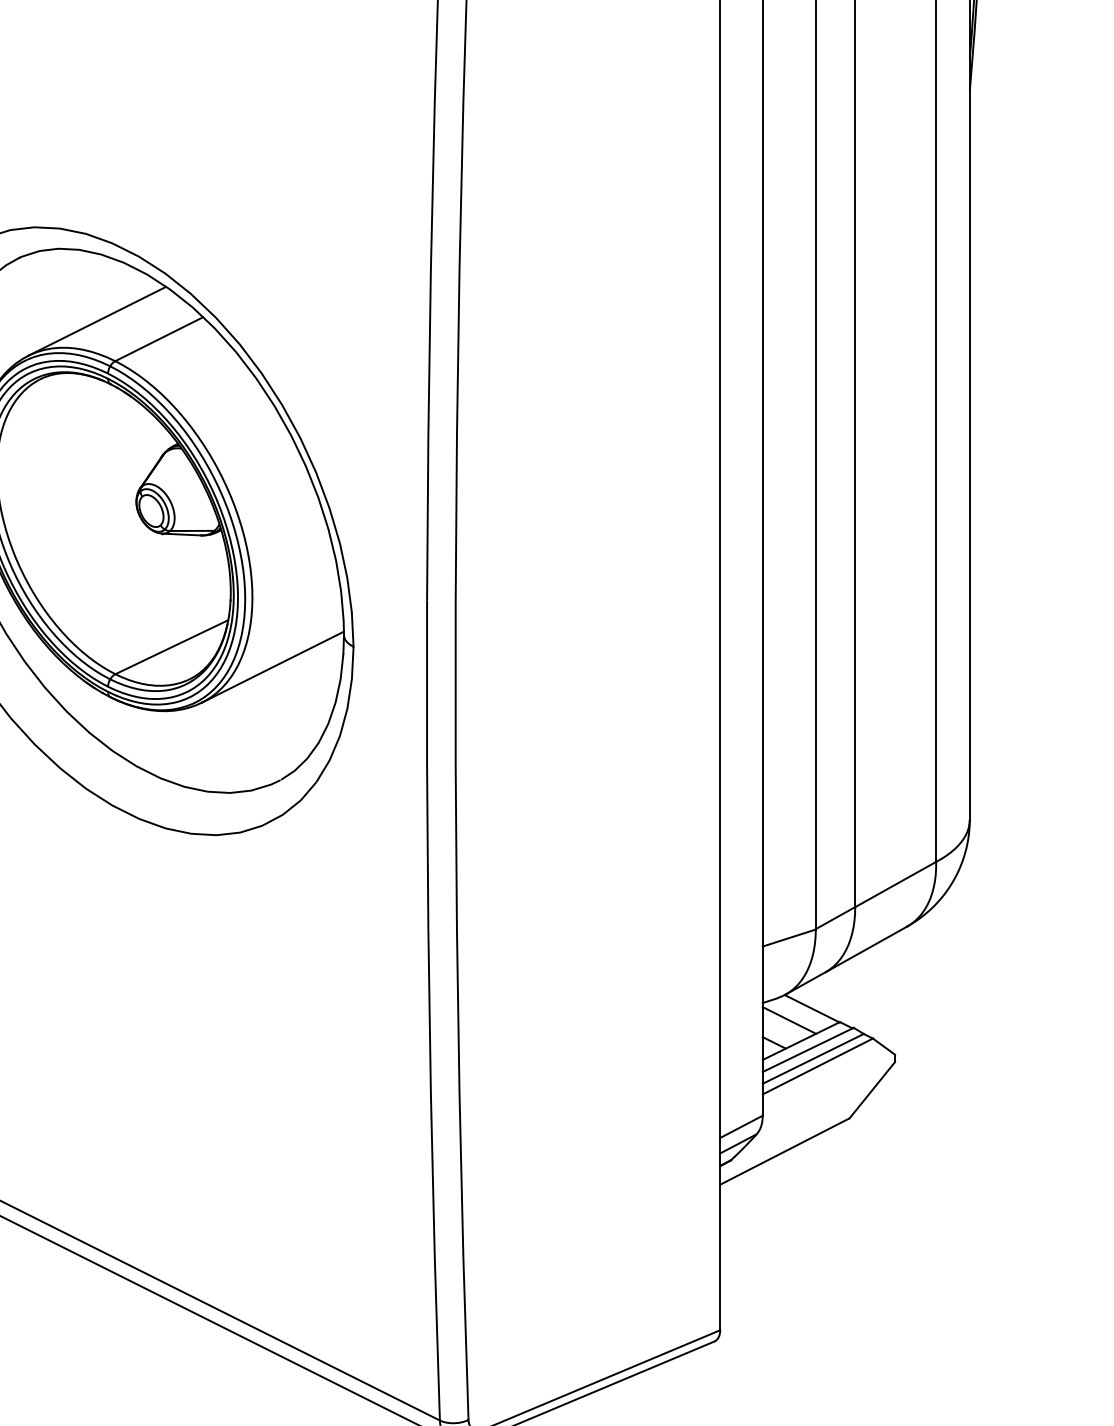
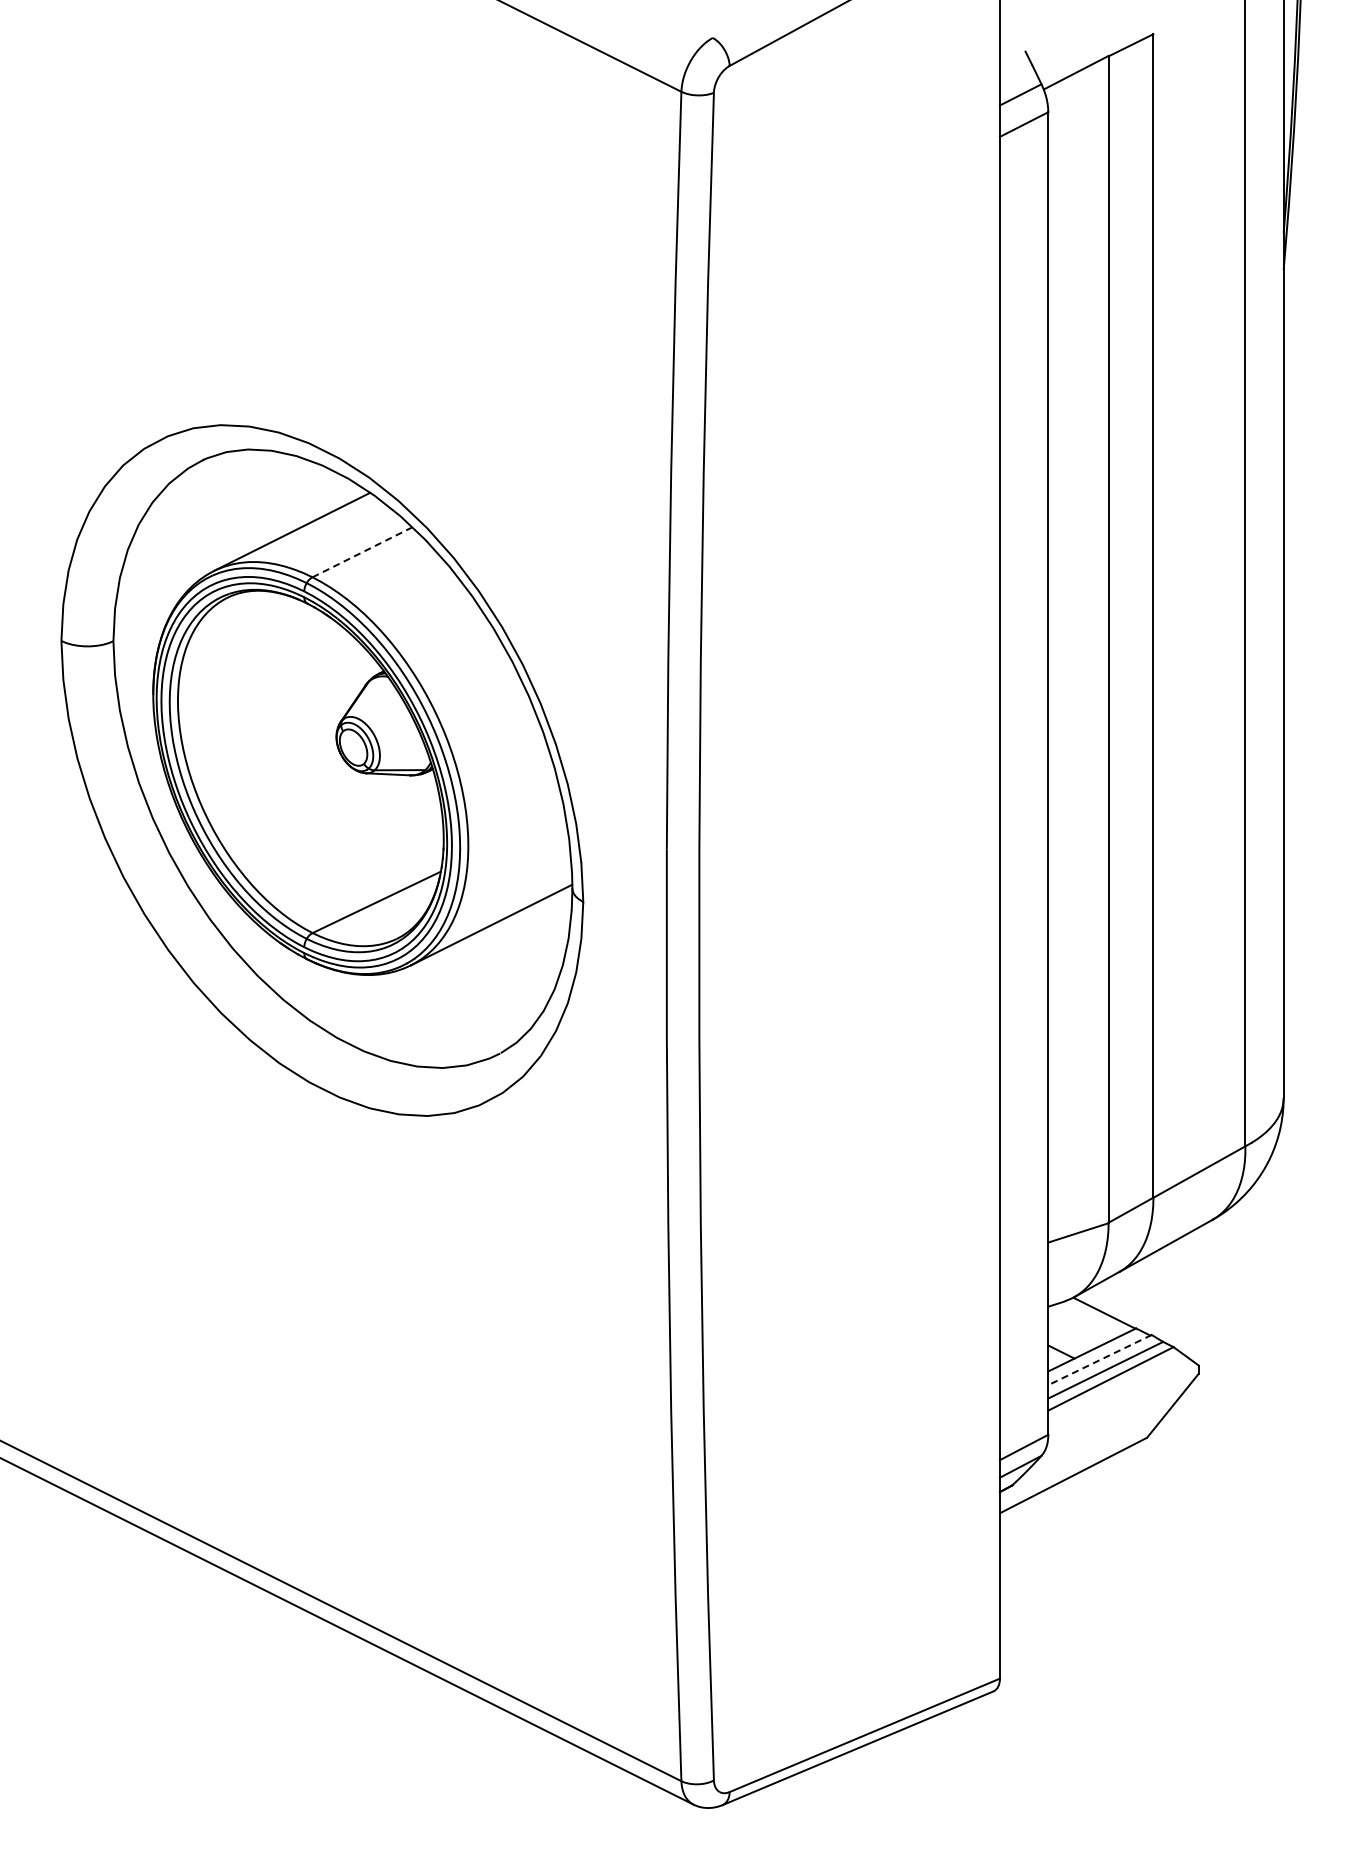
line: (159, 339) -> (362, 552), solid -> dashed
line: (789, 1020) -> (1078, 1326), removed
line: (807, 1050) -> (1099, 1360), solid -> dashed

